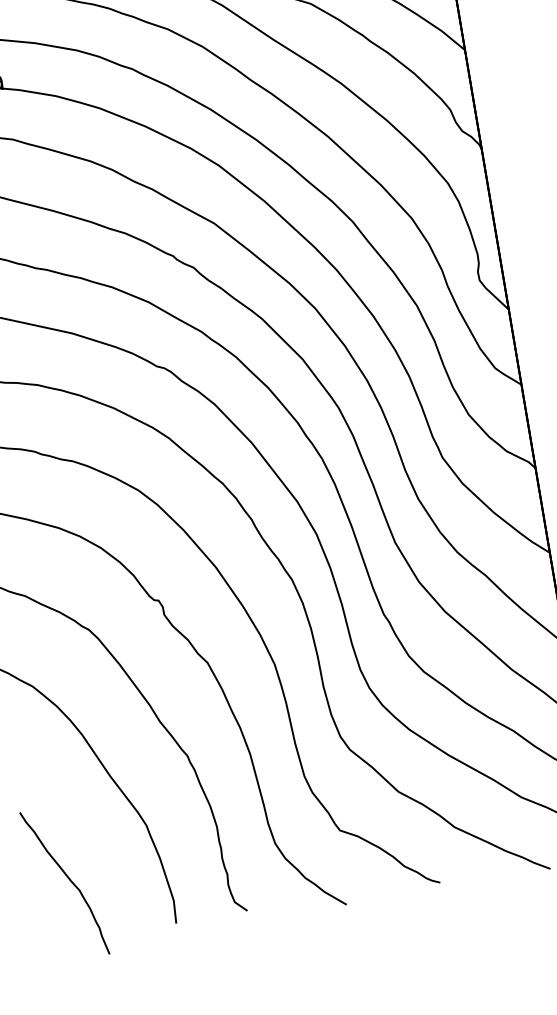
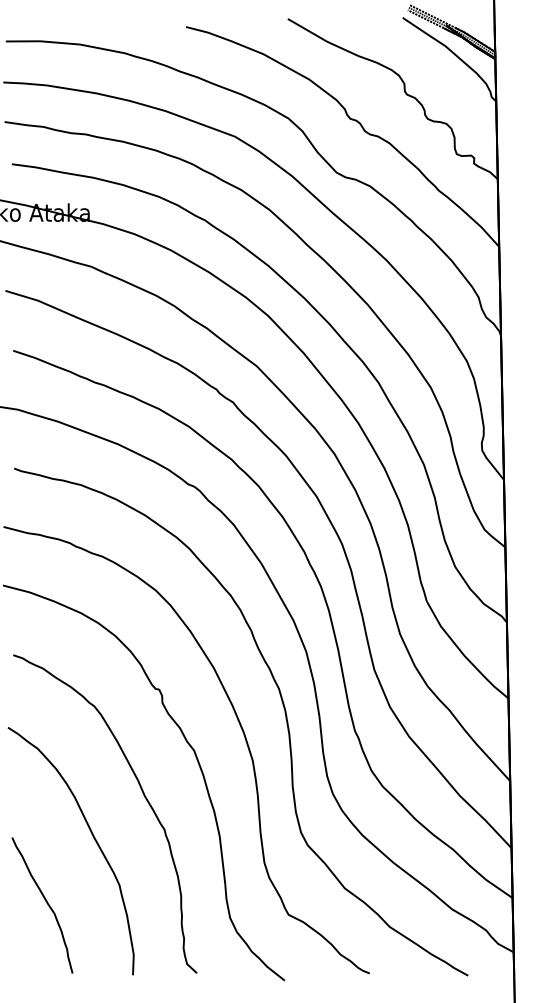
curve: (68, 880) -> (46, 903), moved

